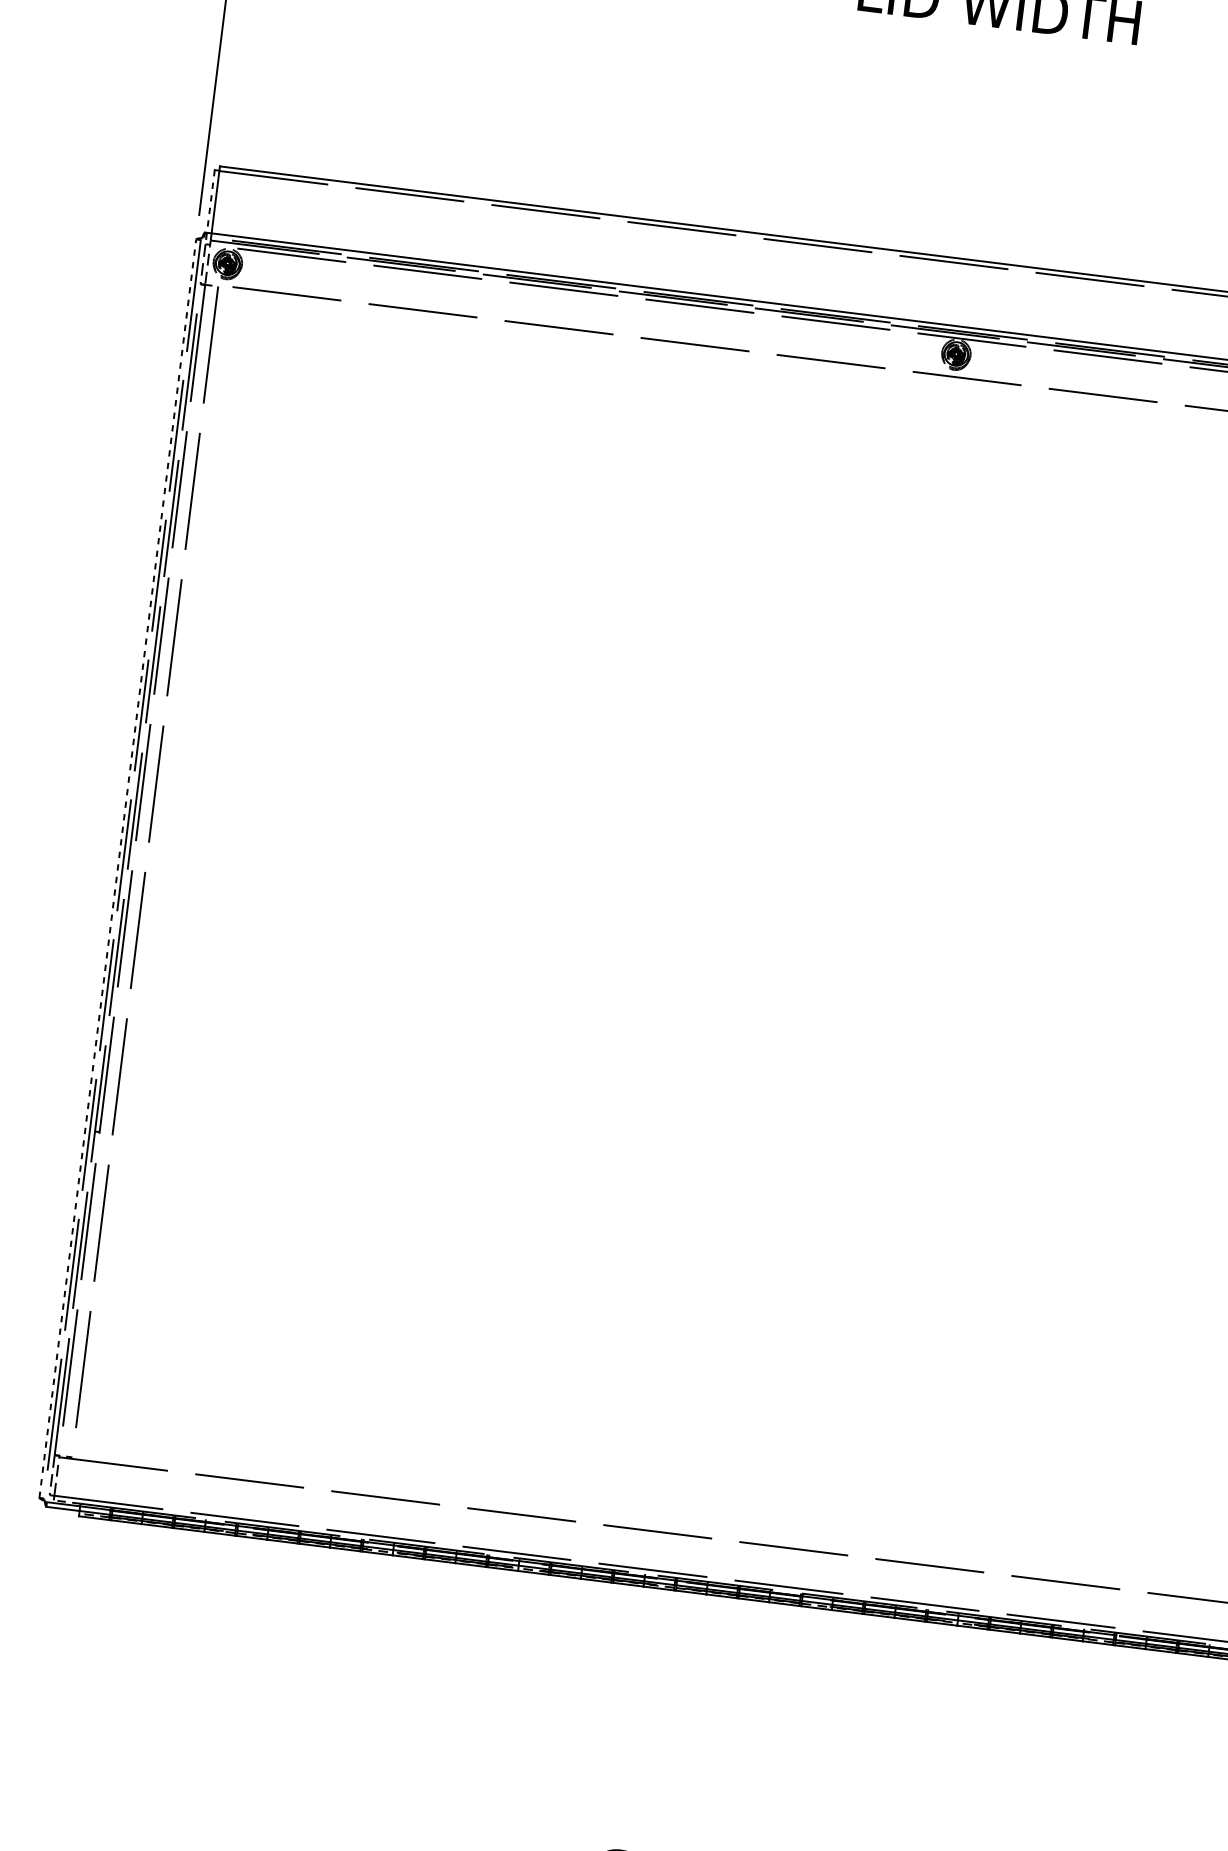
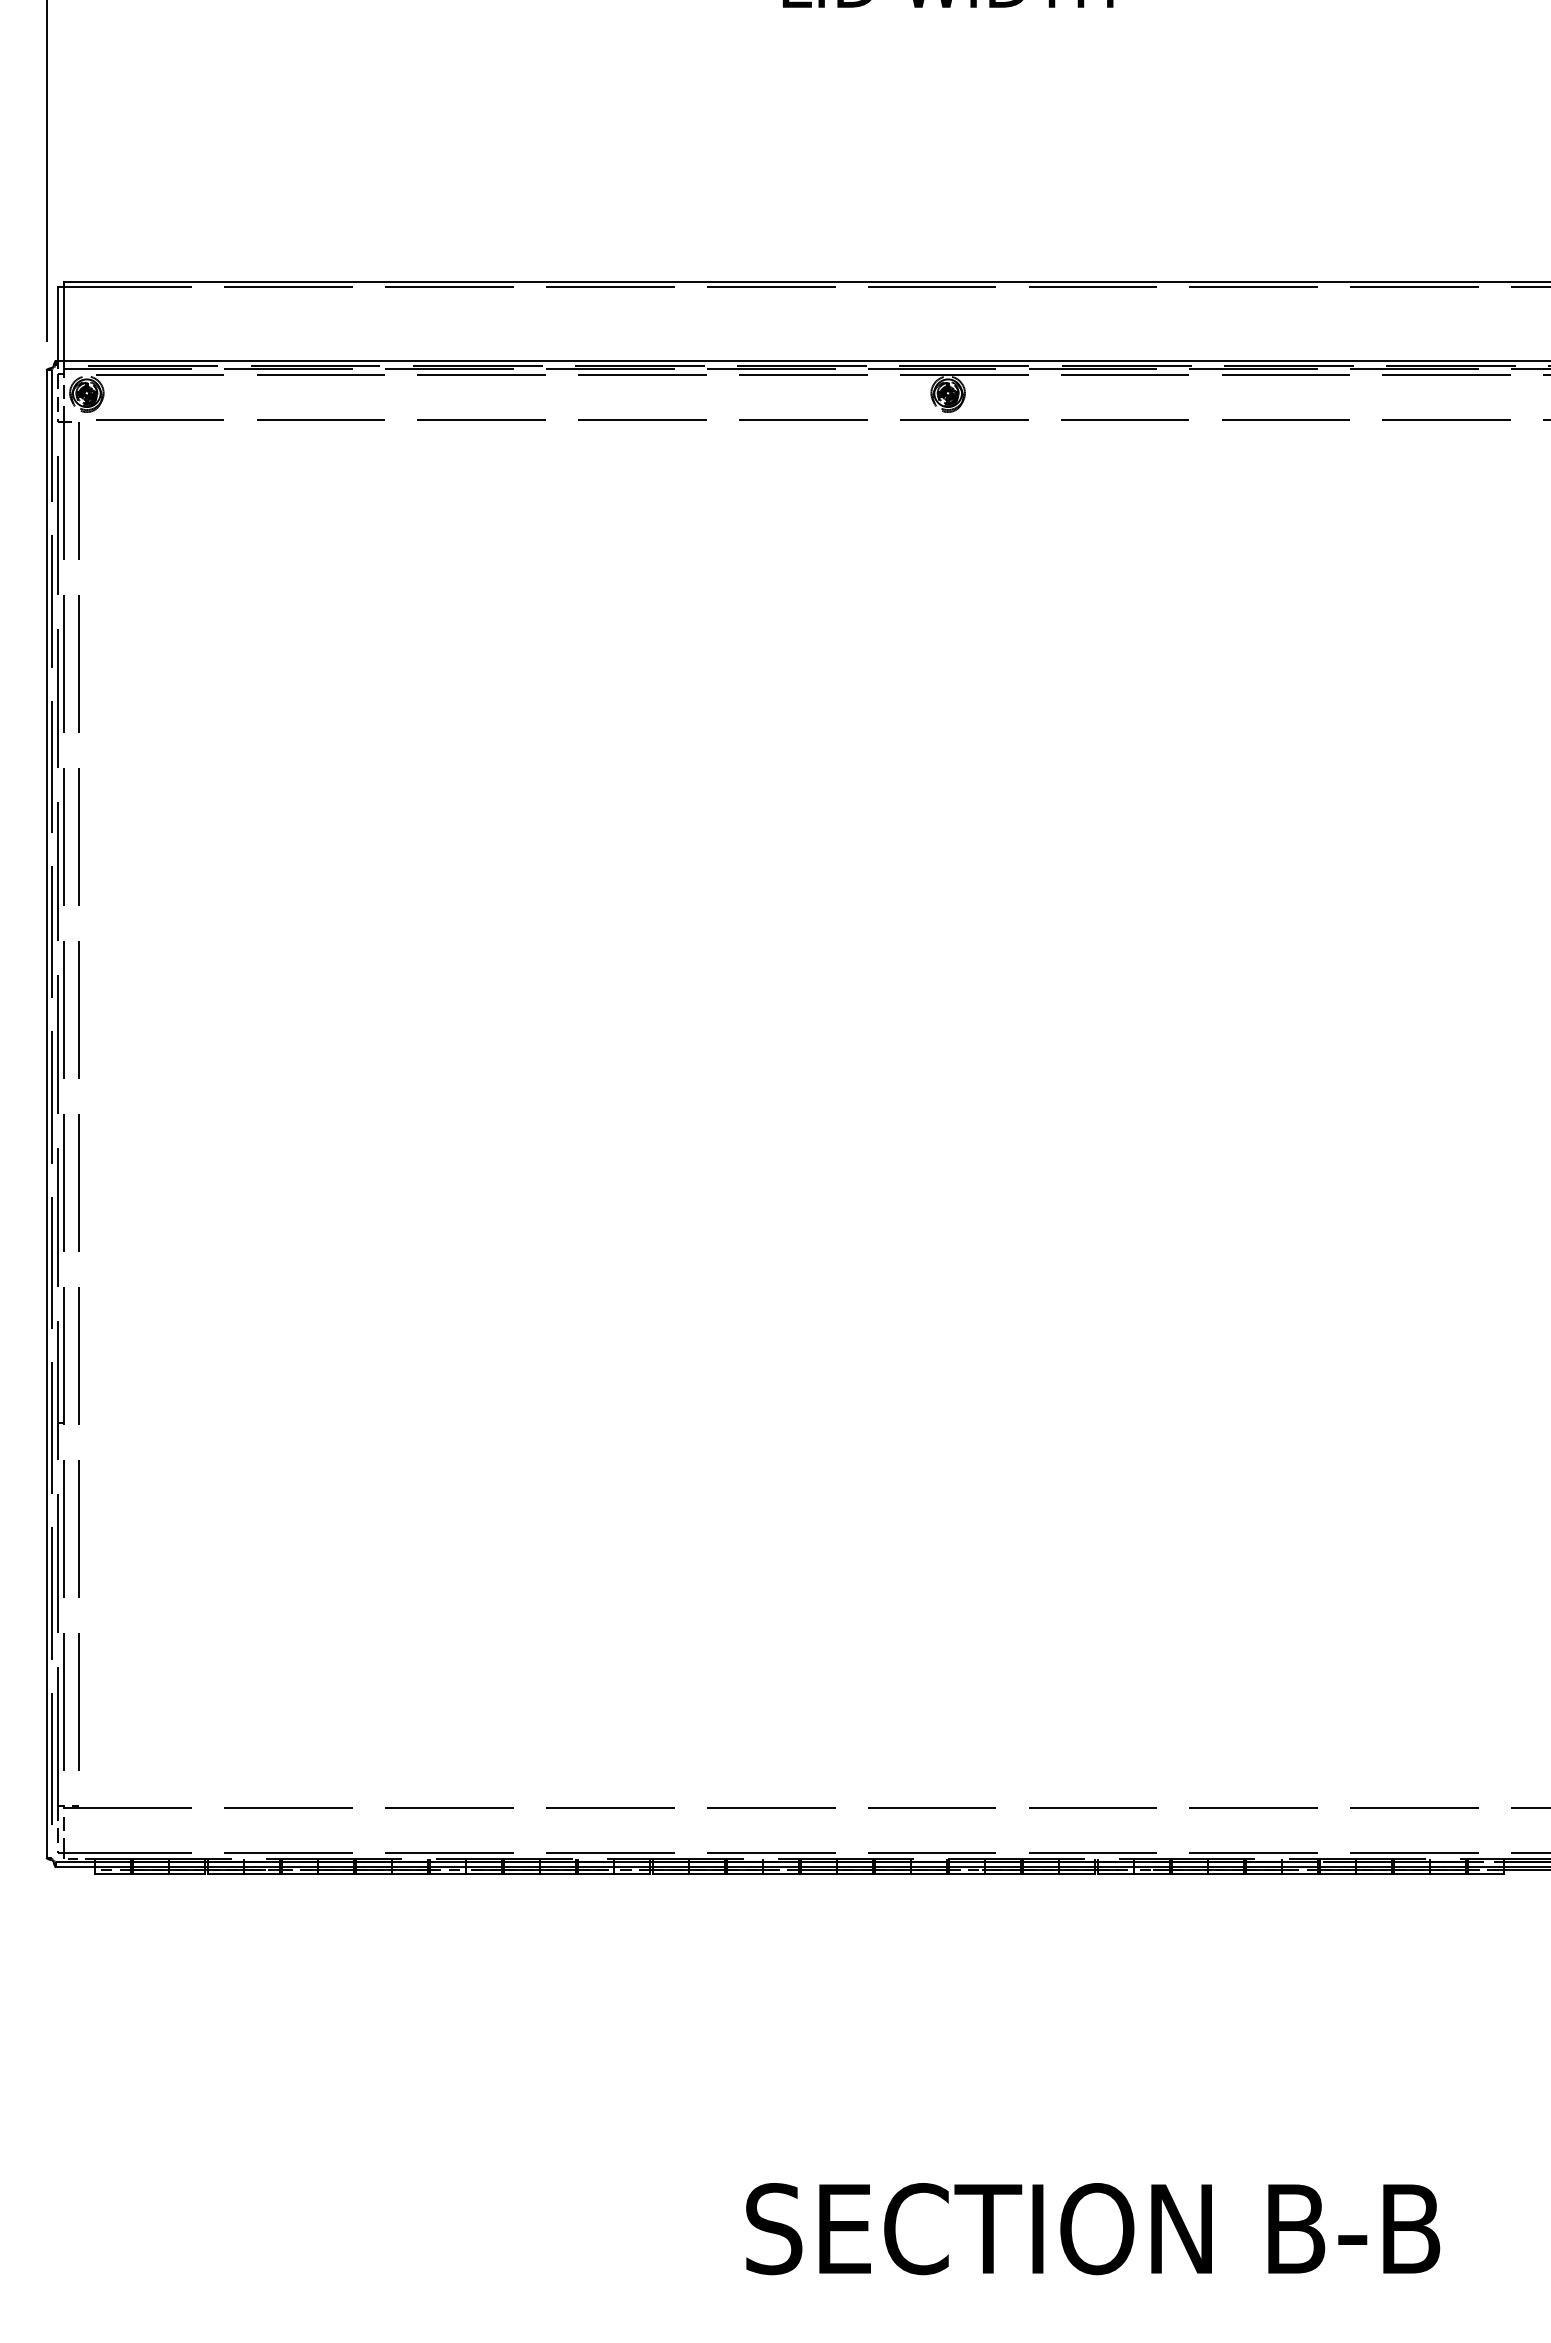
line: (211, 202) -> (58, 324), dashed -> solid
line: (117, 869) -> (46, 1114), dashed -> solid

